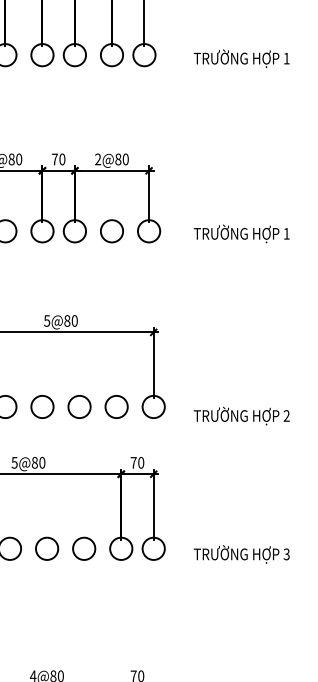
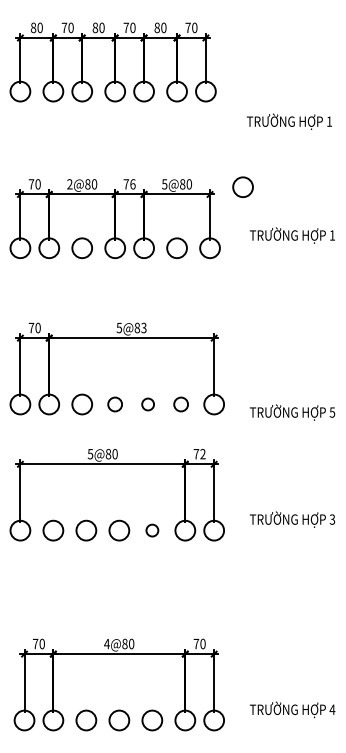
text: (240, 58) -> (288, 121), moved
text: (61, 159) -> (132, 184), 70 -> 76
text: (97, 159) -> (164, 184), 2@80 -> 5@80
circle: (185, 161) -> (242, 186), added
text: (241, 233) -> (292, 235), moved
text: (74, 321) -> (143, 328), 5@80 -> 5@83
circle: (41, 406) -> (114, 404), size x0.7
circle: (78, 406) -> (147, 404), size x0.6
circle: (115, 406) -> (180, 404), size x0.7
text: (286, 415) -> (332, 412), 2 -> 5
text: (140, 463) -> (202, 454), 70 -> 72
circle: (84, 548) -> (152, 530), size x0.6
text: (241, 554) -> (292, 519), moved

